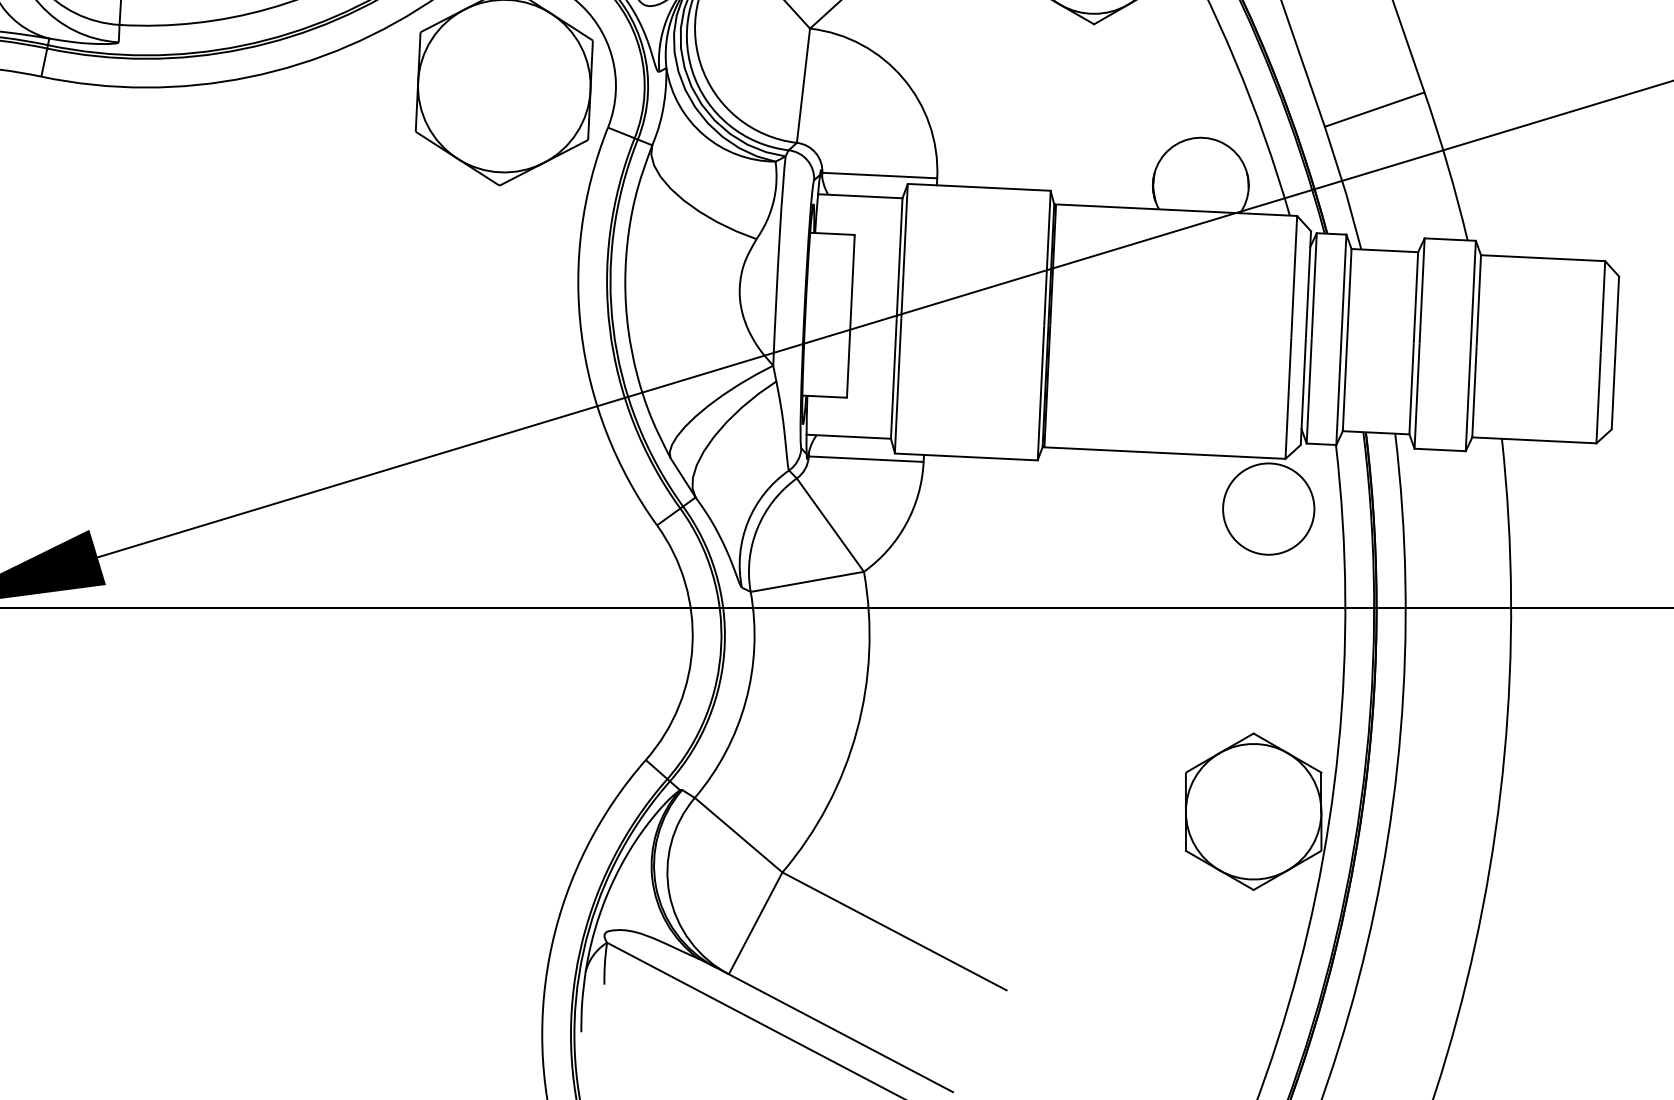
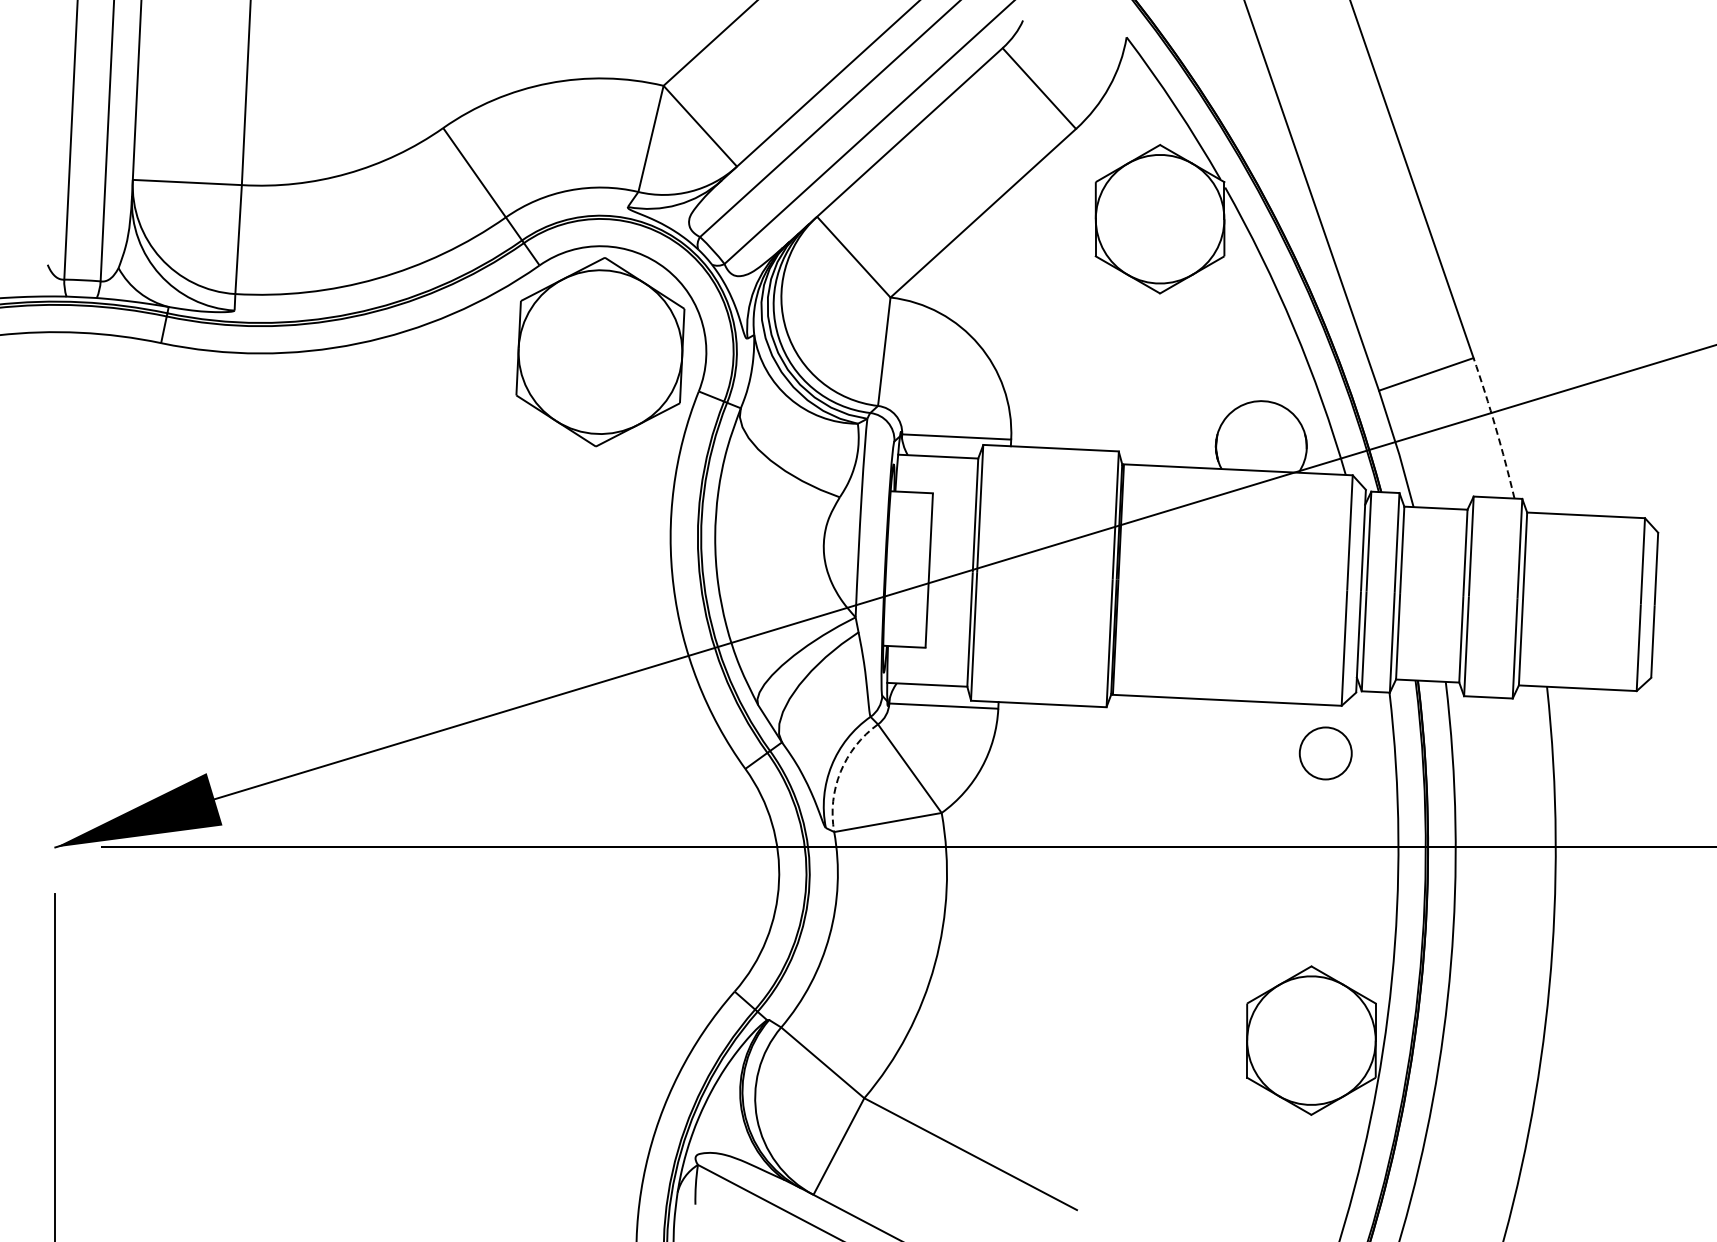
arc: (1447, 165) -> (1495, 427), solid -> dashed
circle: (1268, 509) -> (1325, 753), size x0.6
arc: (757, 528) -> (840, 771), solid -> dashed

